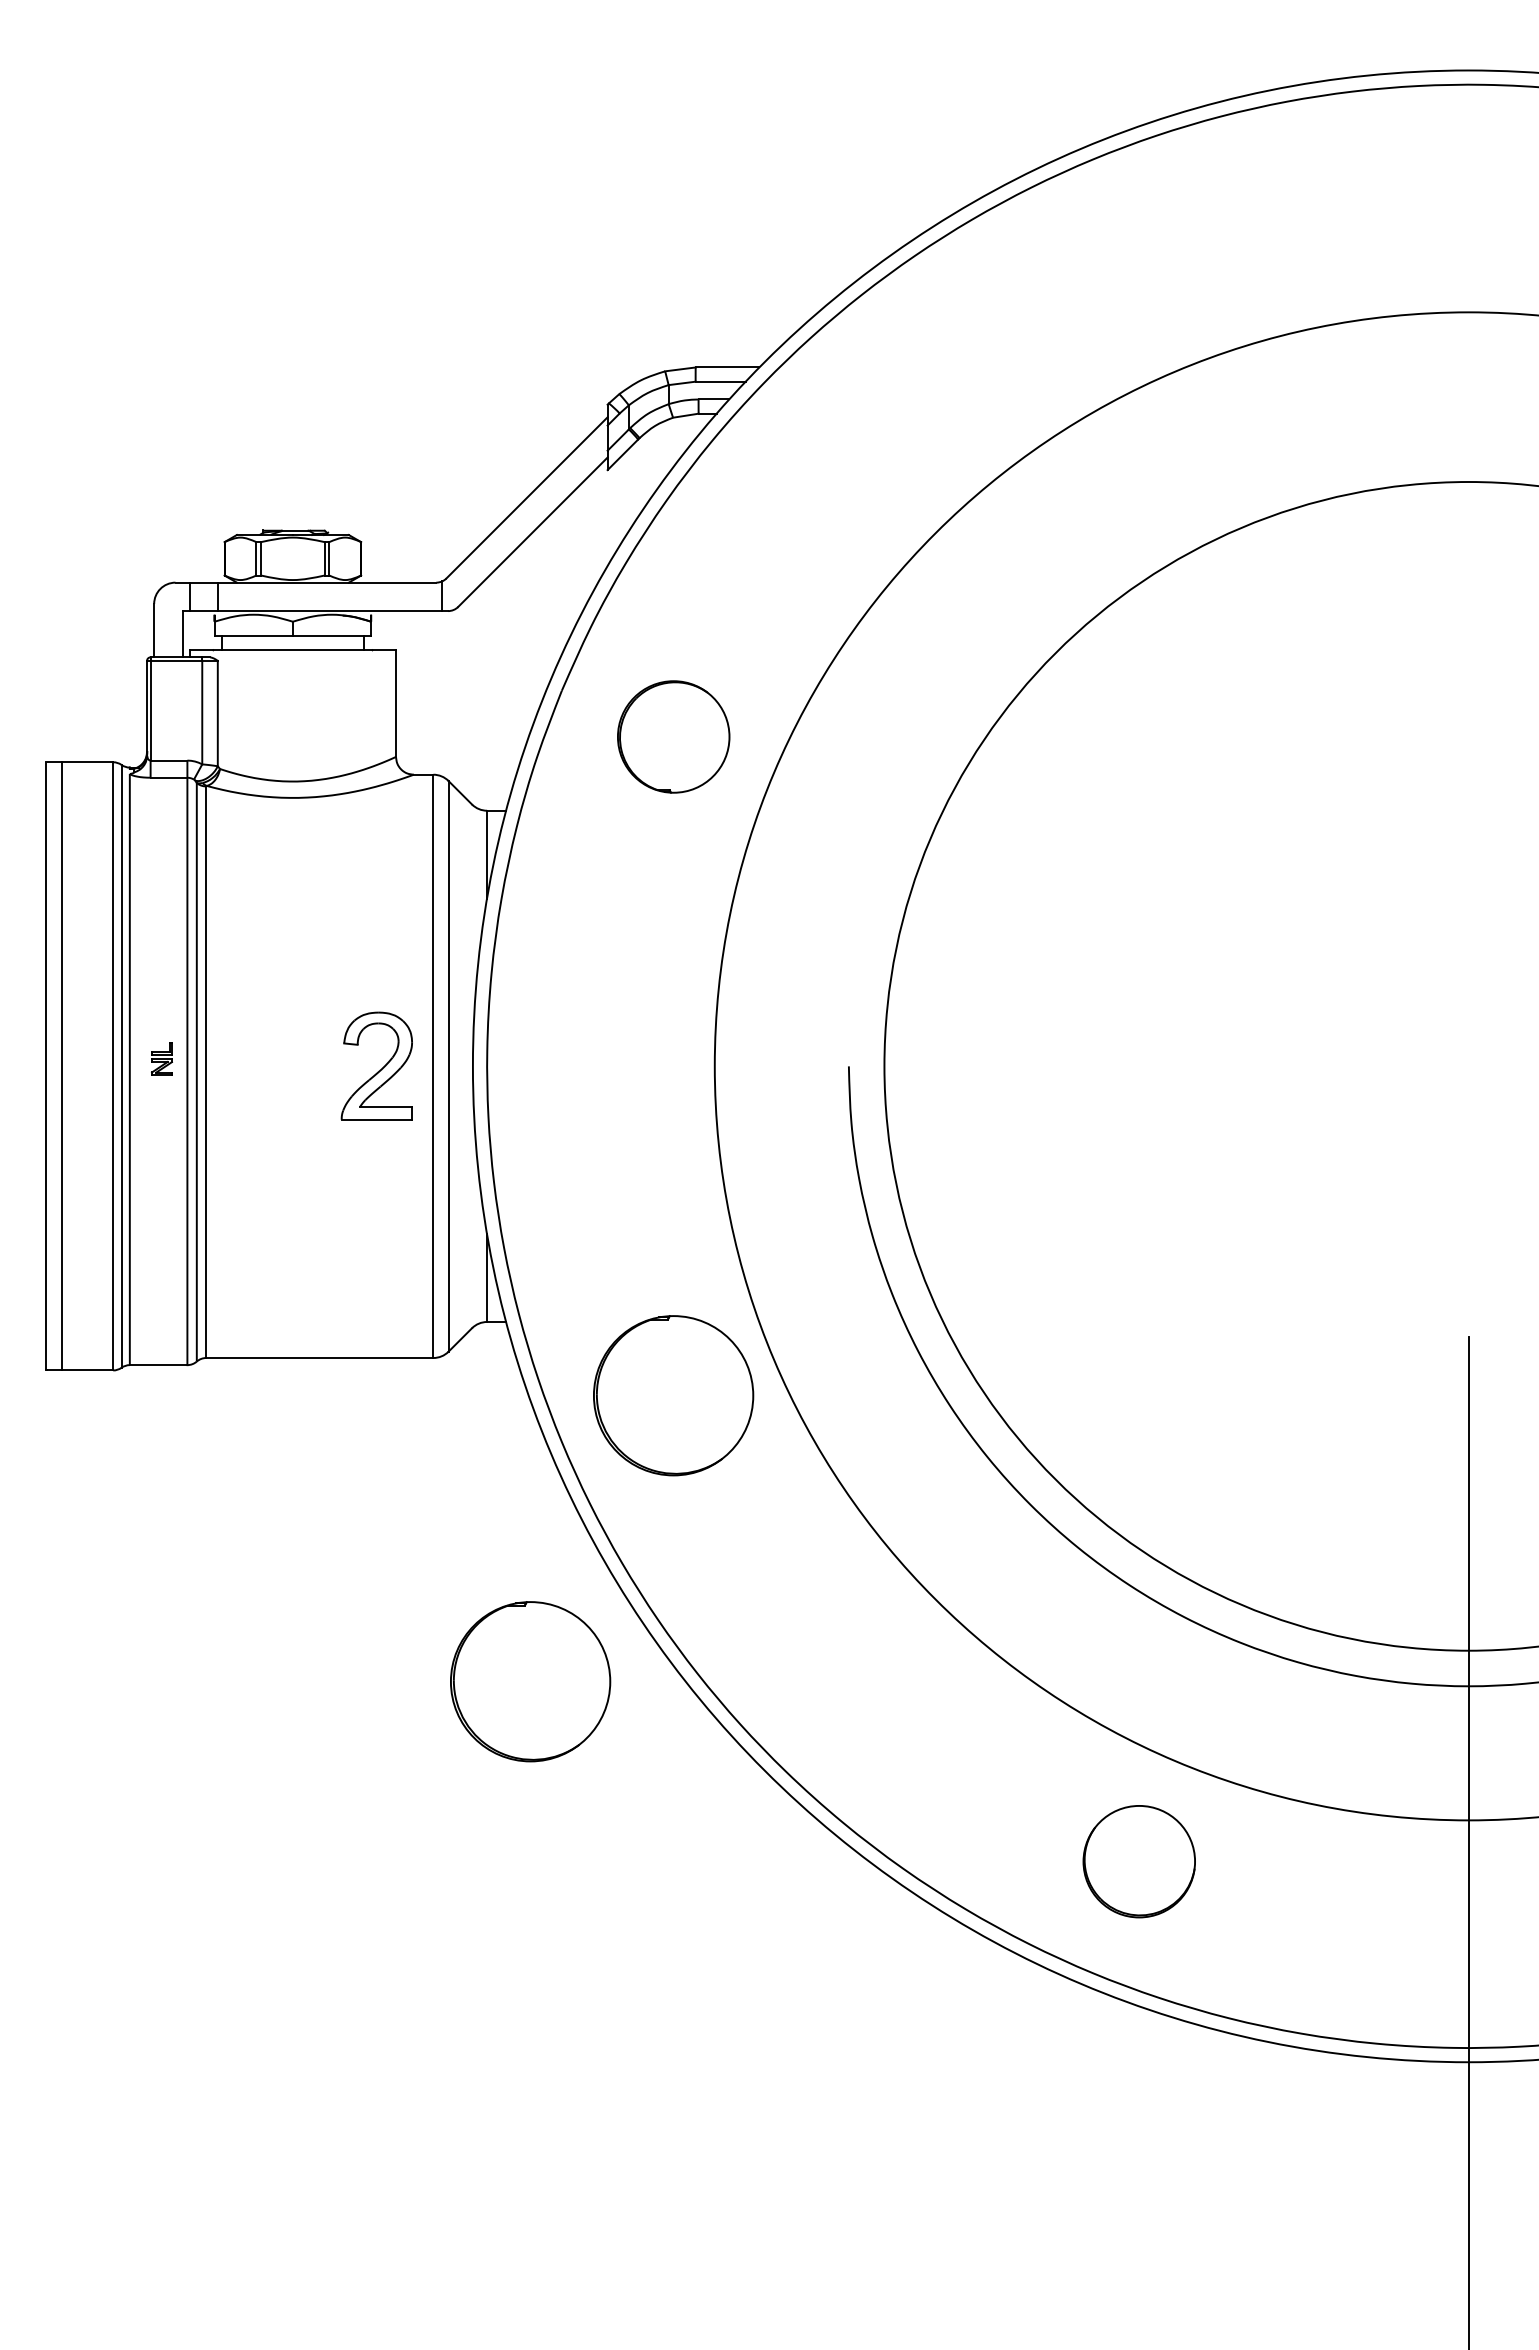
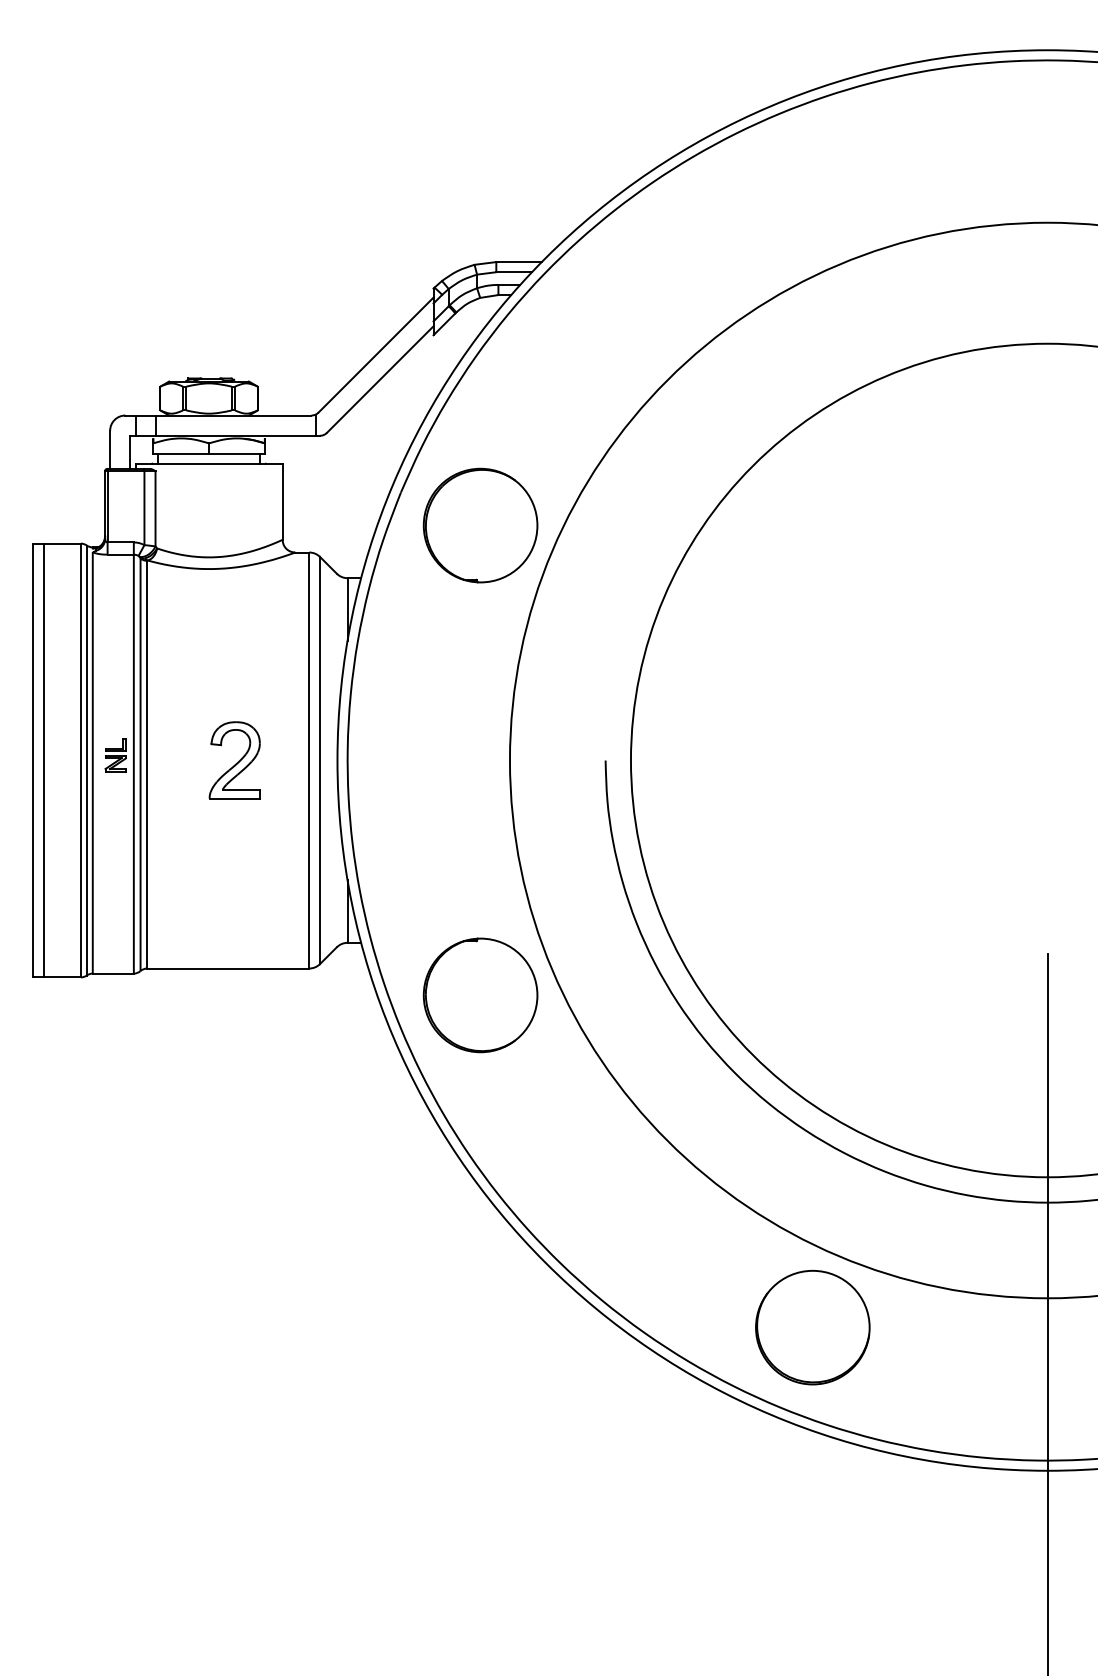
part: (673, 736) -> (480, 525), size x1.43
part: (161, 1058) -> (115, 754), size x1.43
part: (376, 1065) -> (234, 759), moved
part: (530, 1681) -> (378, 1199), removed
part: (1138, 1861) -> (812, 1327), size x1.43

